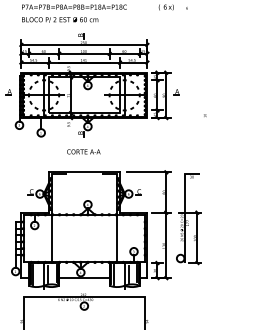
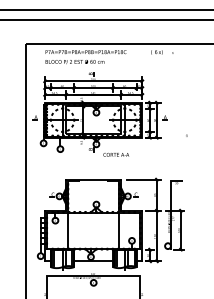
text: (84, 151) -> (116, 154), moved

